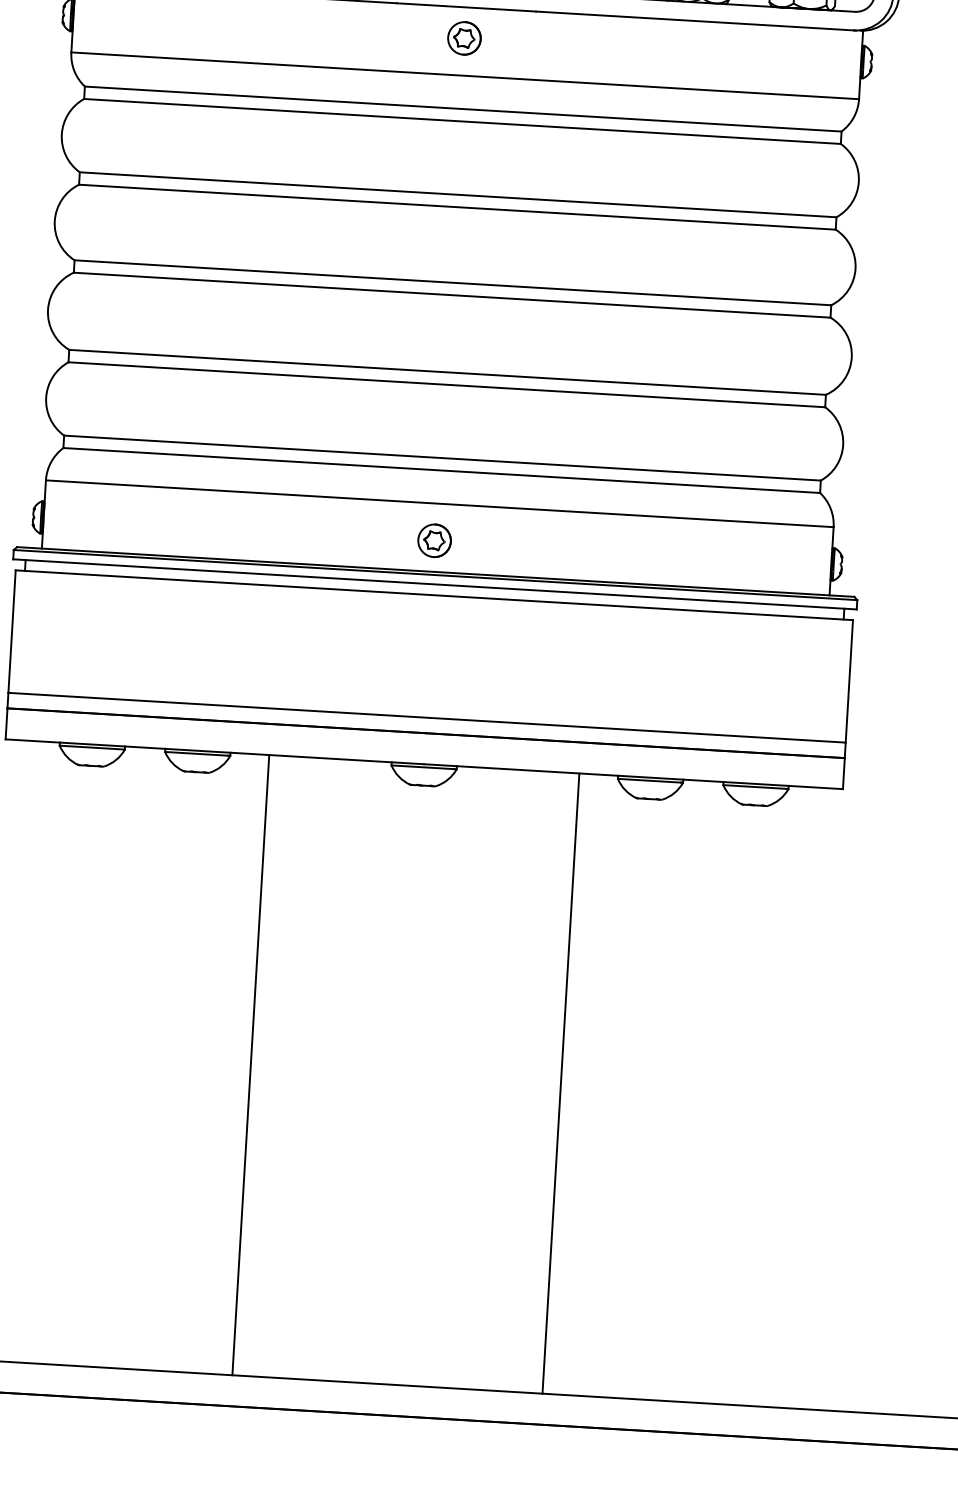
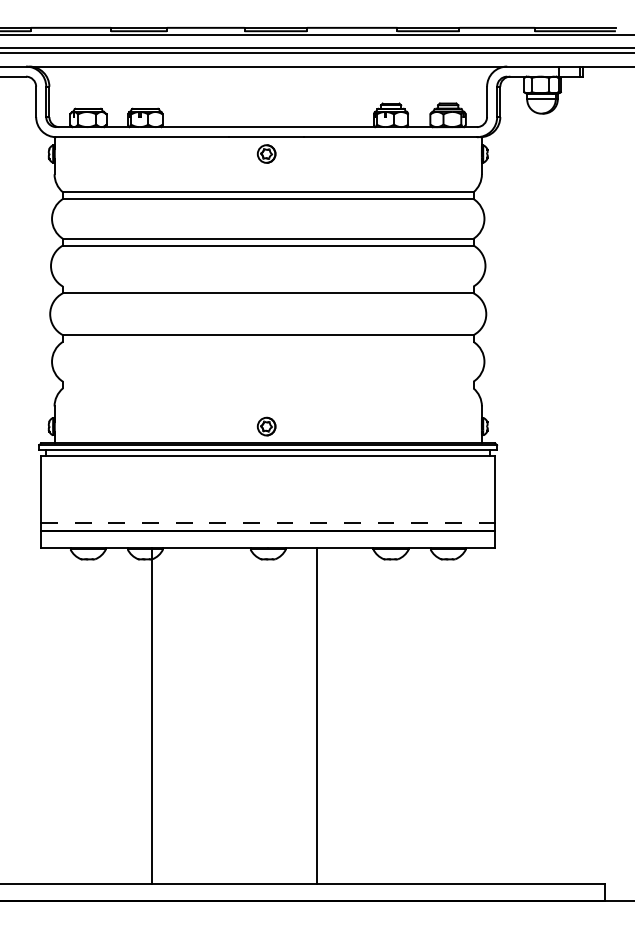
line: (463, 76) -> (267, 174), removed
line: (451, 282) -> (267, 286), removed
line: (445, 383) -> (267, 341), removed
line: (441, 457) -> (267, 381), removed
line: (440, 470) -> (267, 388), removed
line: (438, 503) -> (267, 406), removed
line: (425, 717) -> (267, 522), solid -> dashed
line: (251, 1064) -> (152, 715), moved
line: (561, 1082) -> (317, 715), moved

